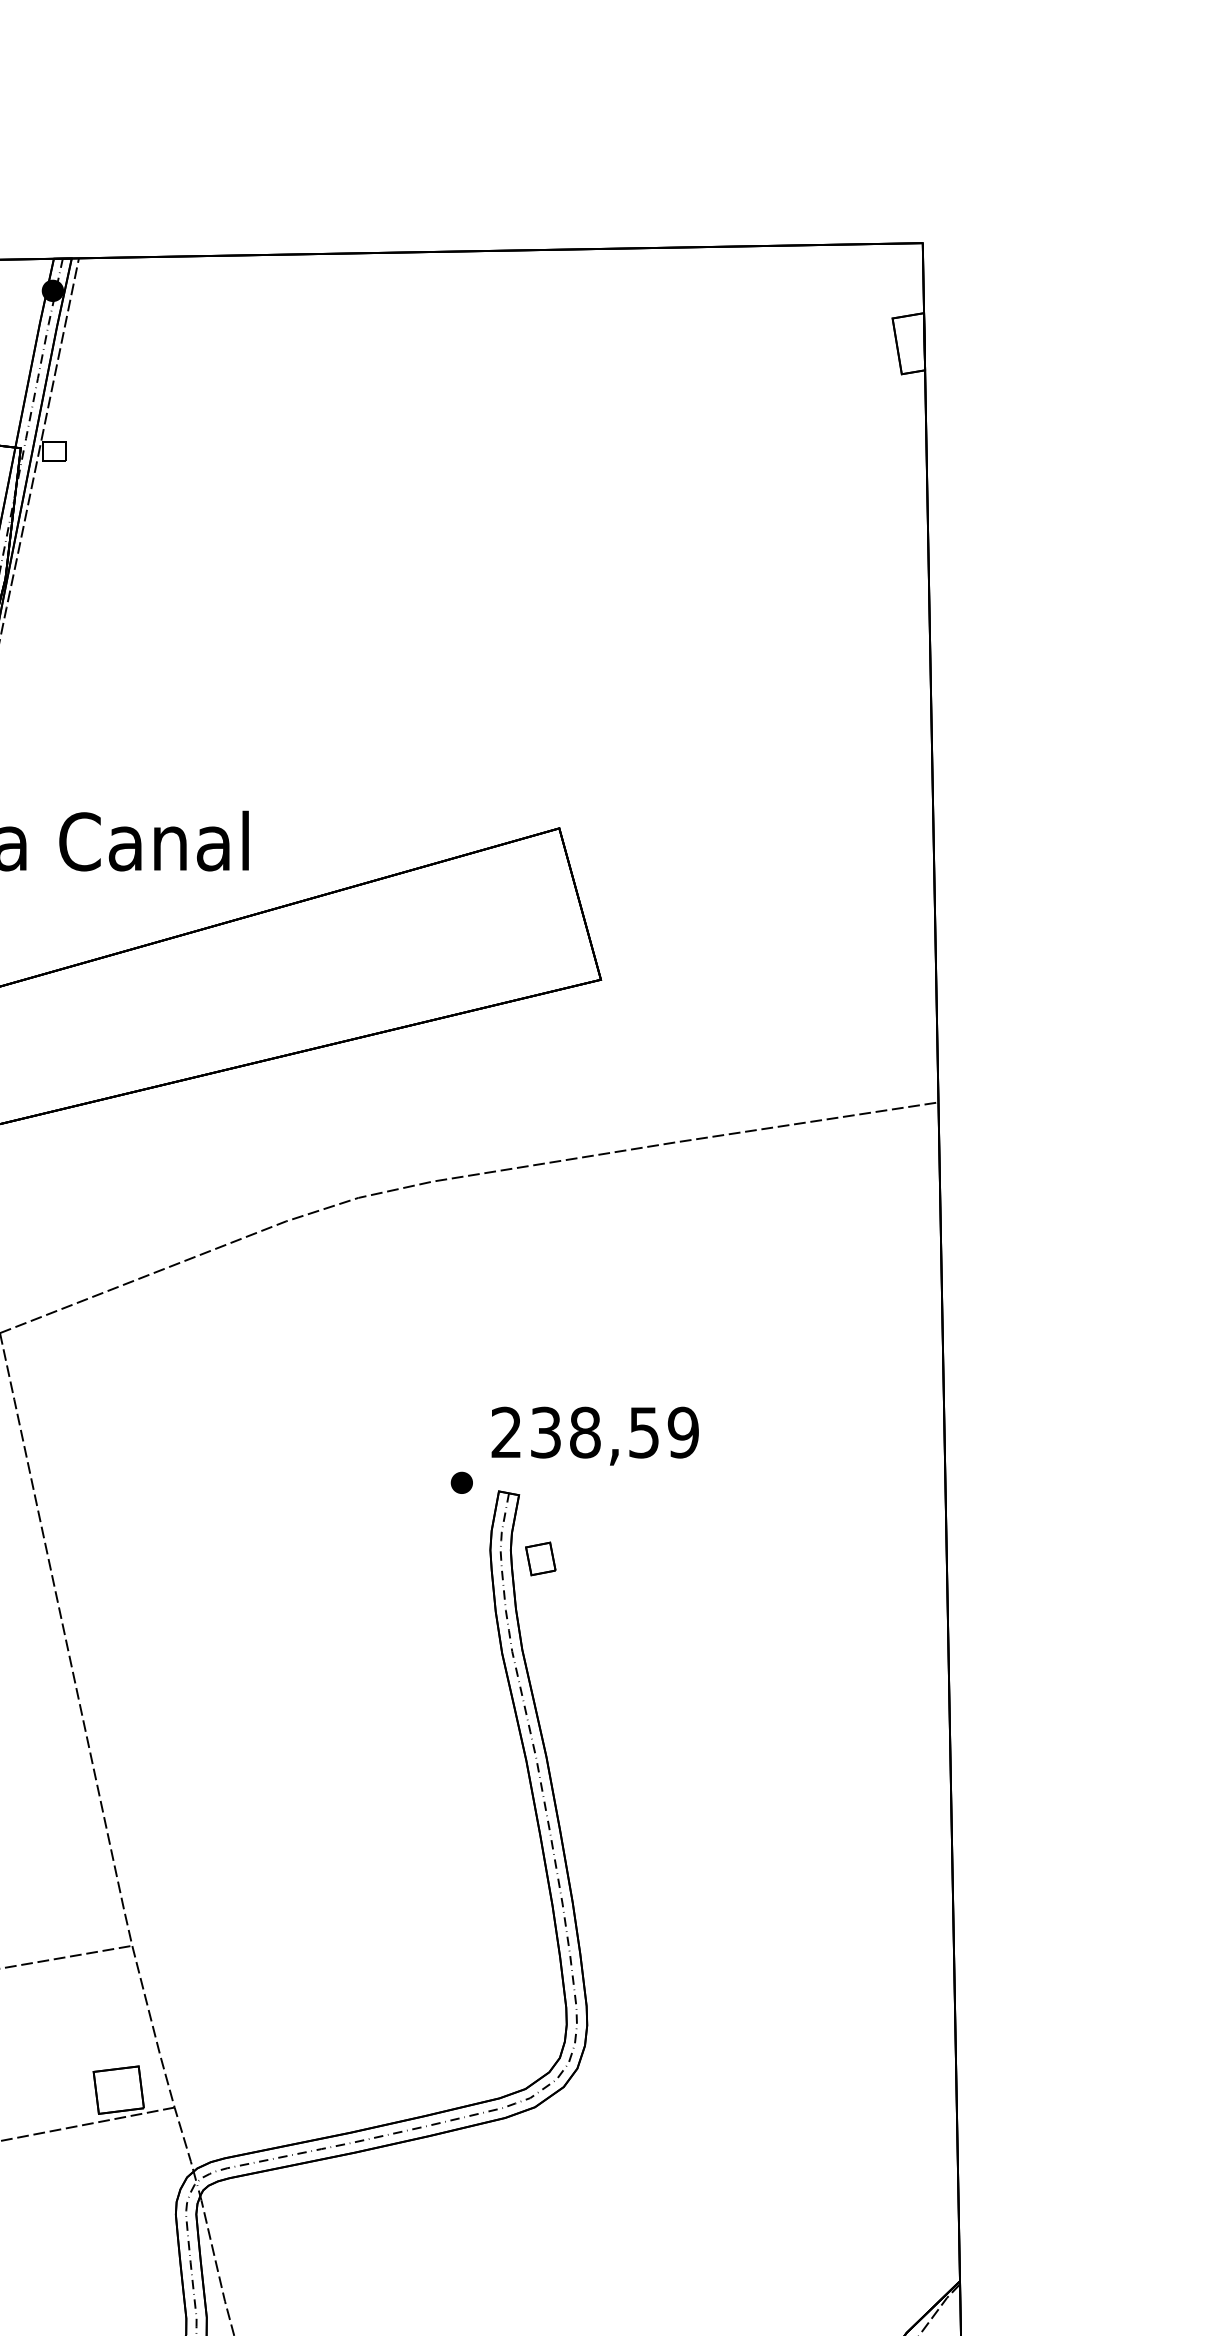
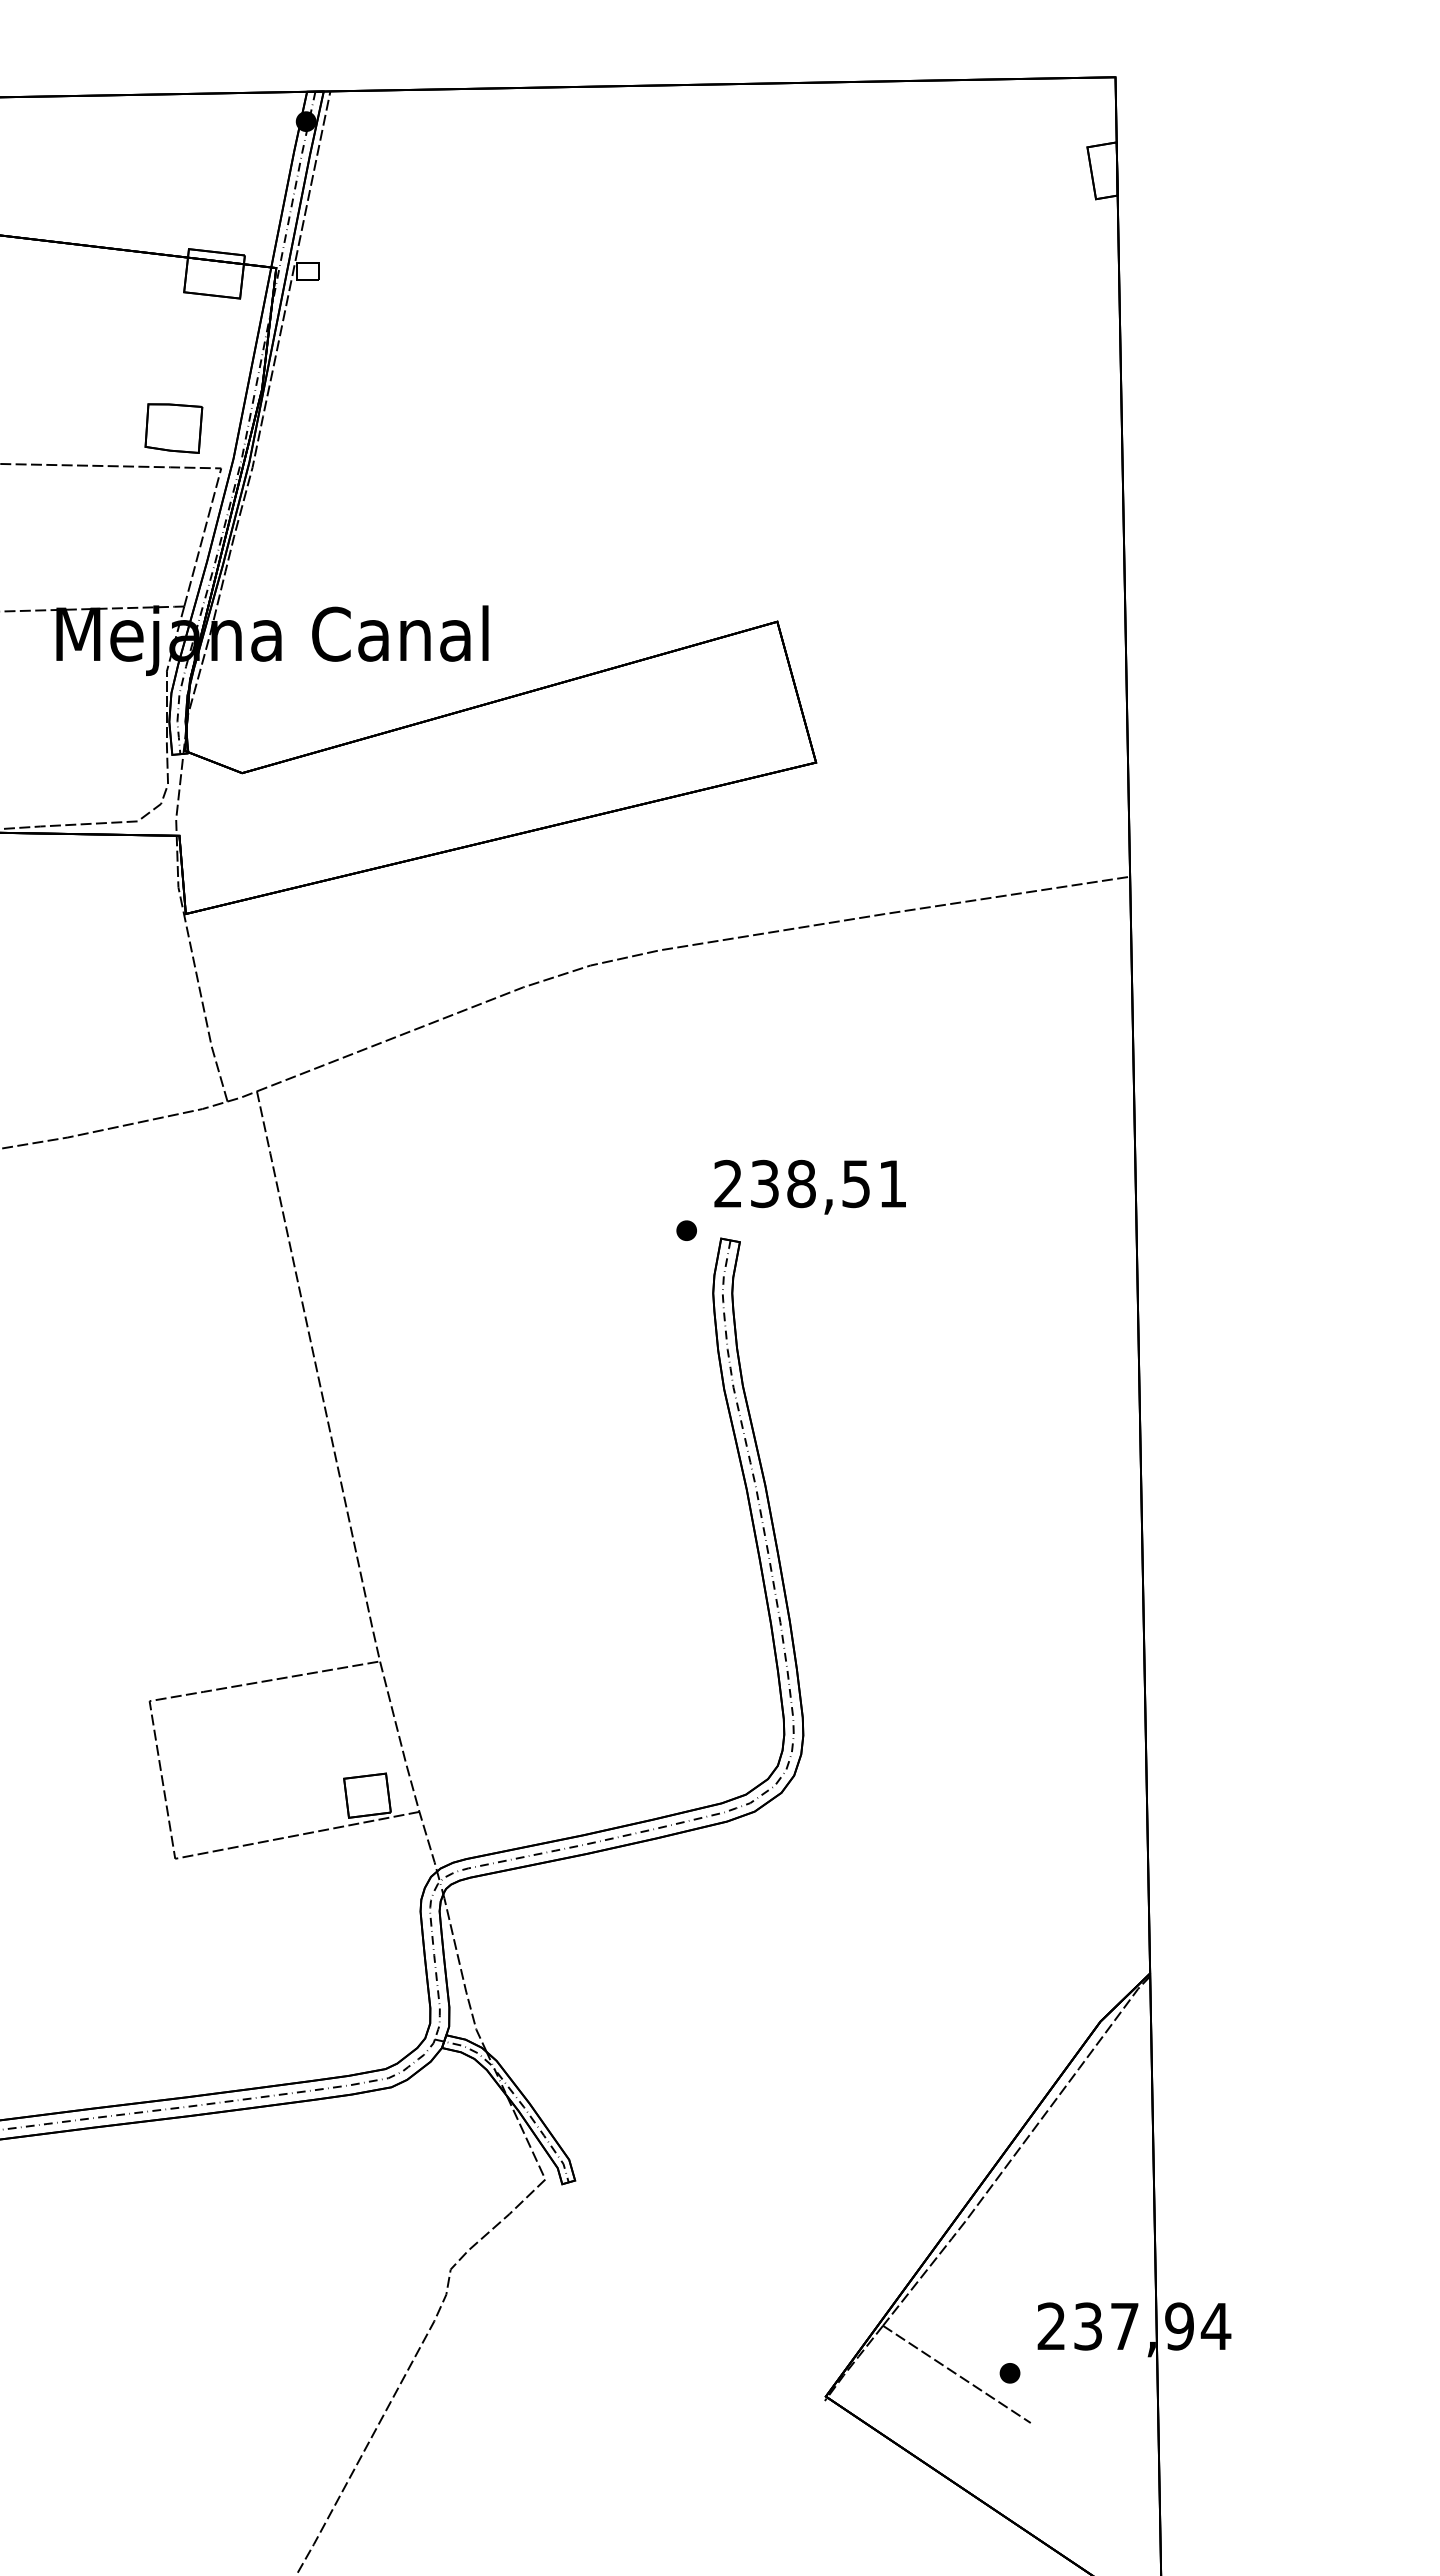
text: (683, 1432) -> (892, 1183), 238,59 -> 238,51
part: (540, 1558) -> (759, 1301), removed

